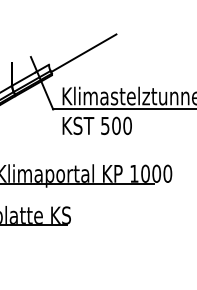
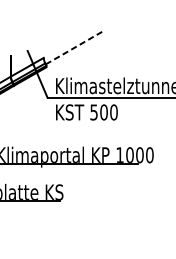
line: (83, 53) -> (74, 47), solid -> dashed

